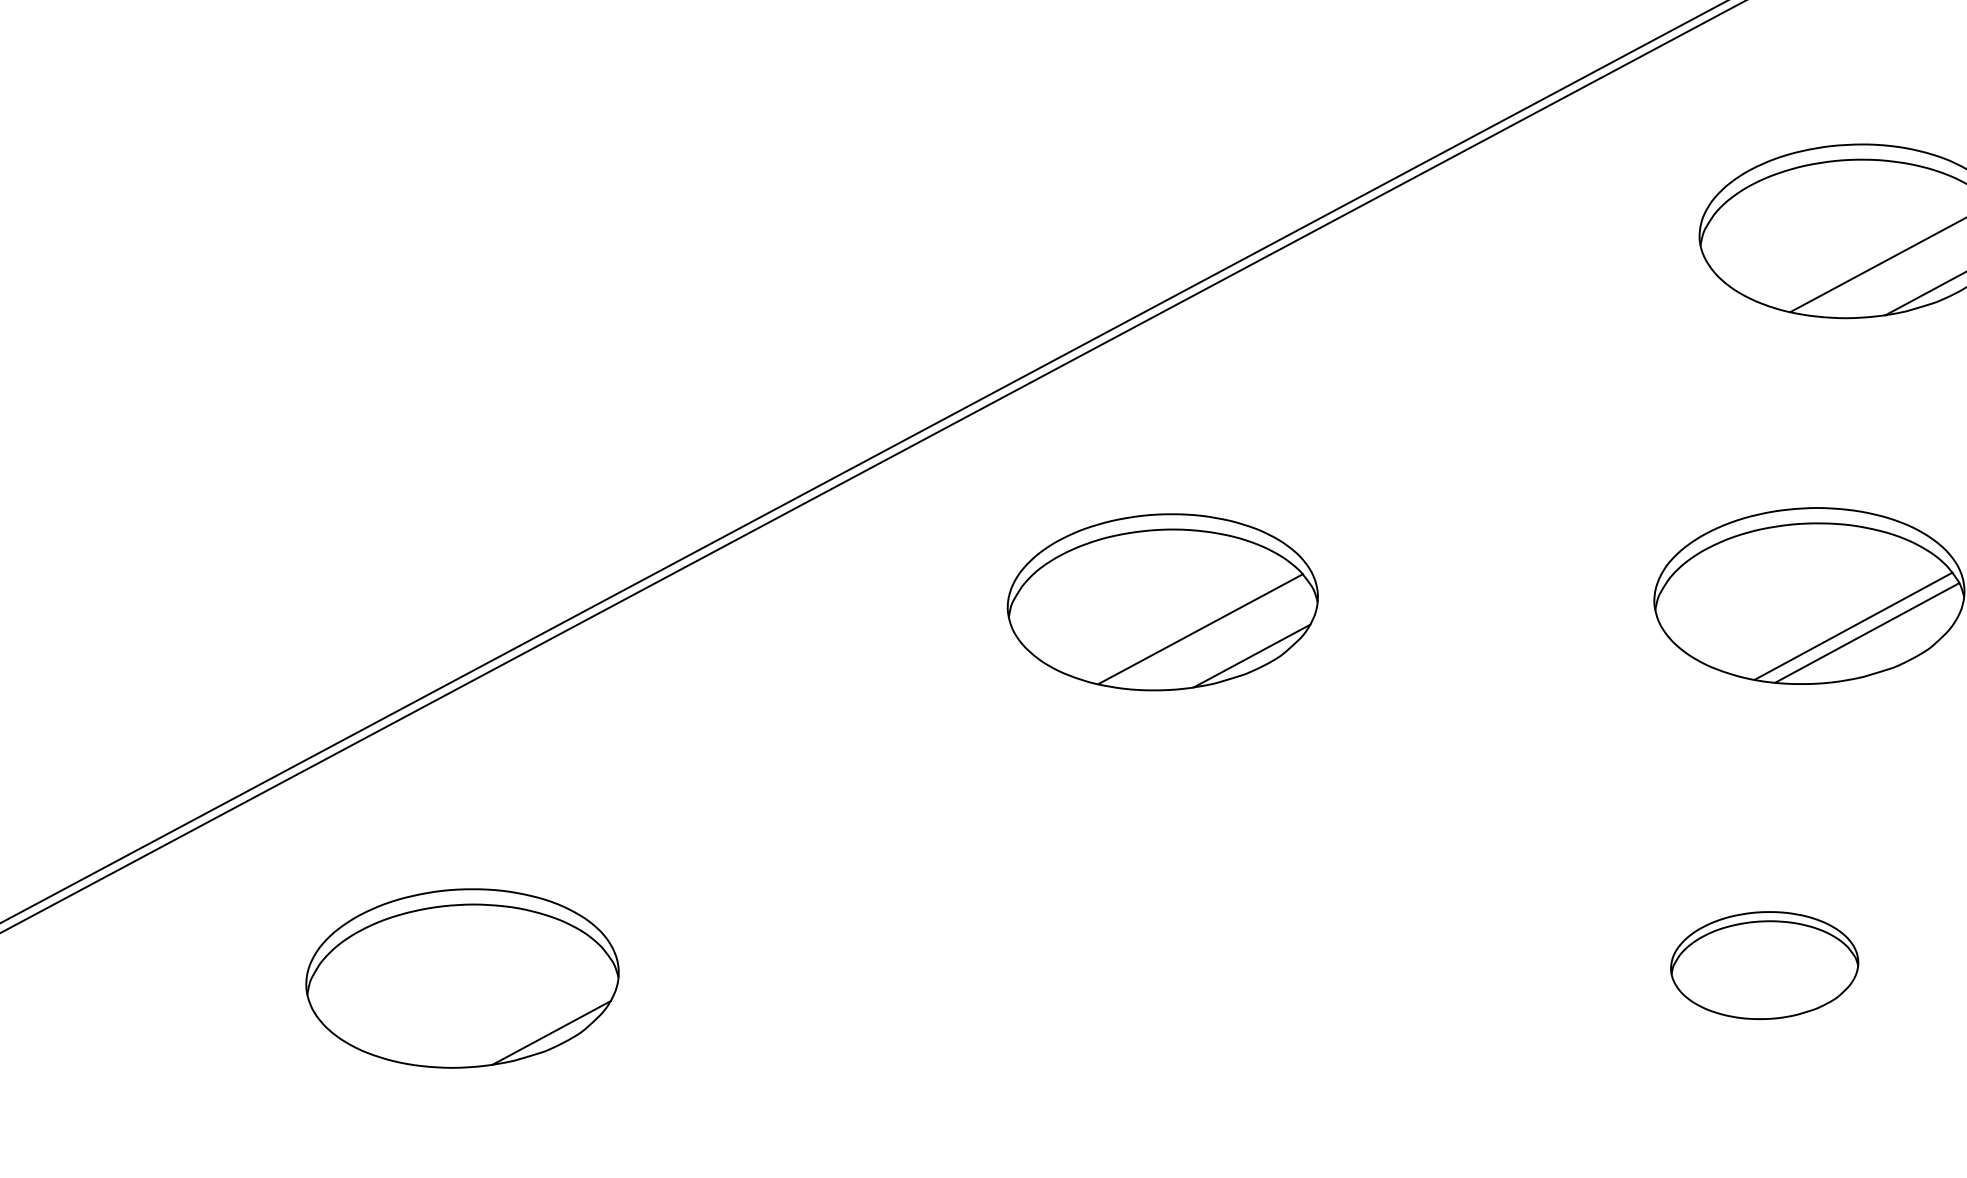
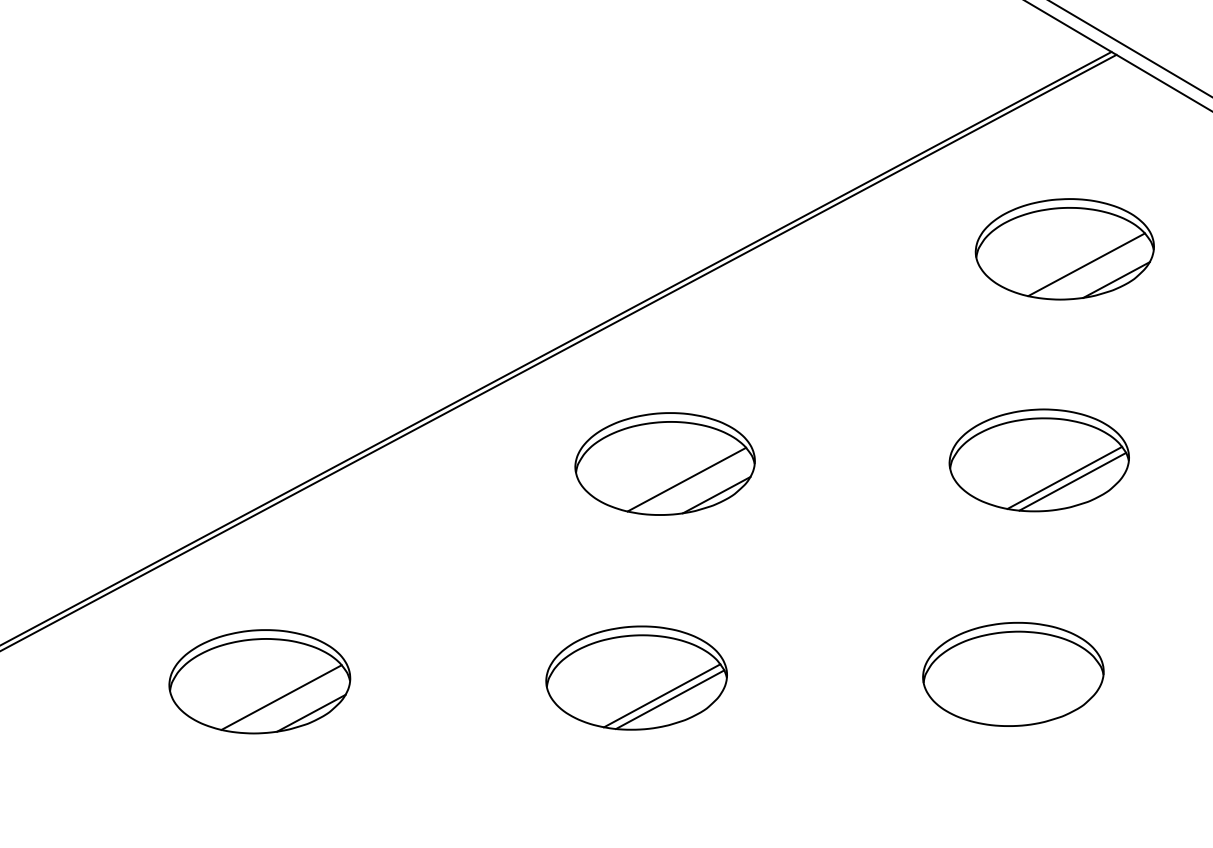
part: (1764, 964) -> (1013, 673), size x1.67
part: (1113, 971) -> (636, 677), added
line: (499, 1005) -> (281, 697), added

